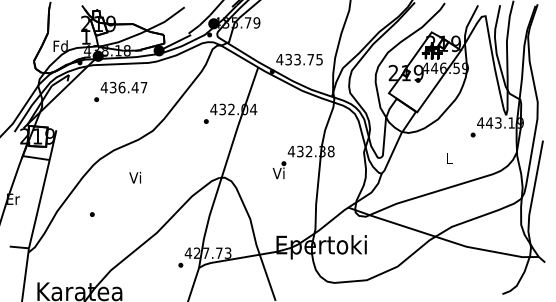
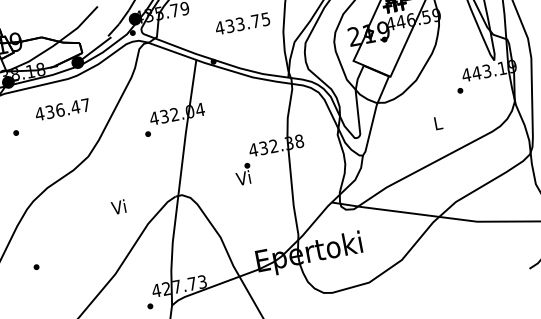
text: (299, 59) -> (242, 23), moved
text: (123, 87) -> (61, 109), moved
text: (134, 177) -> (117, 207), moved

